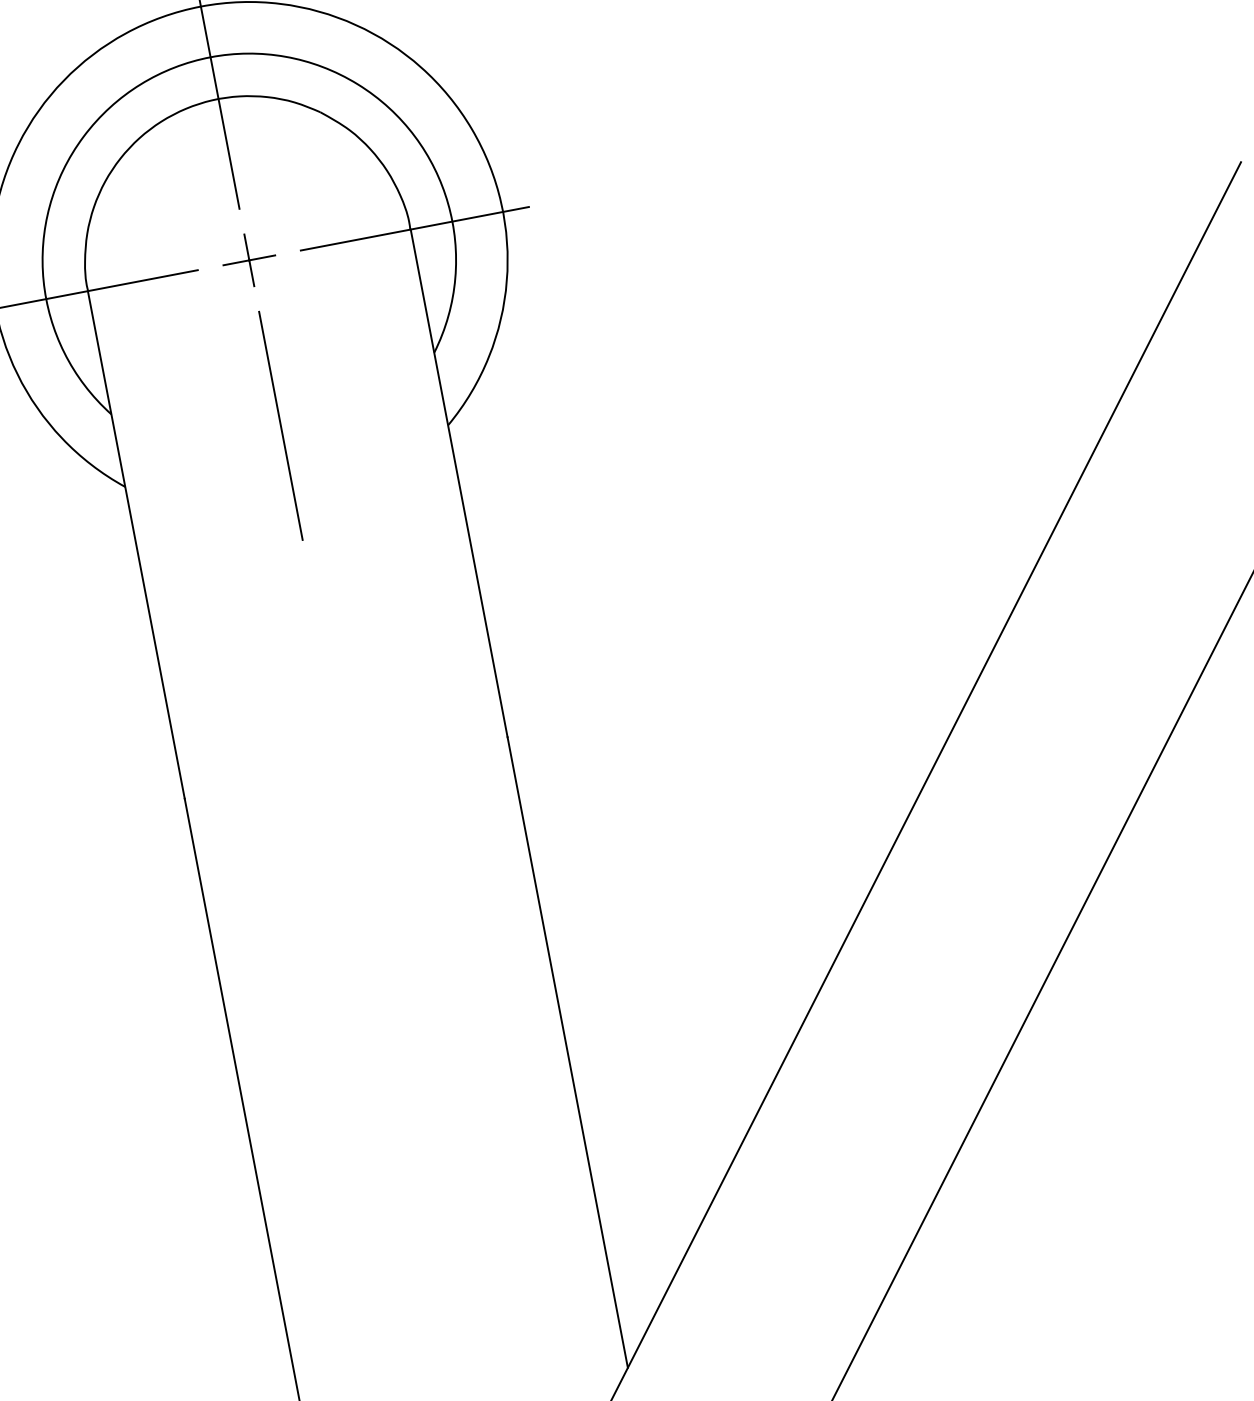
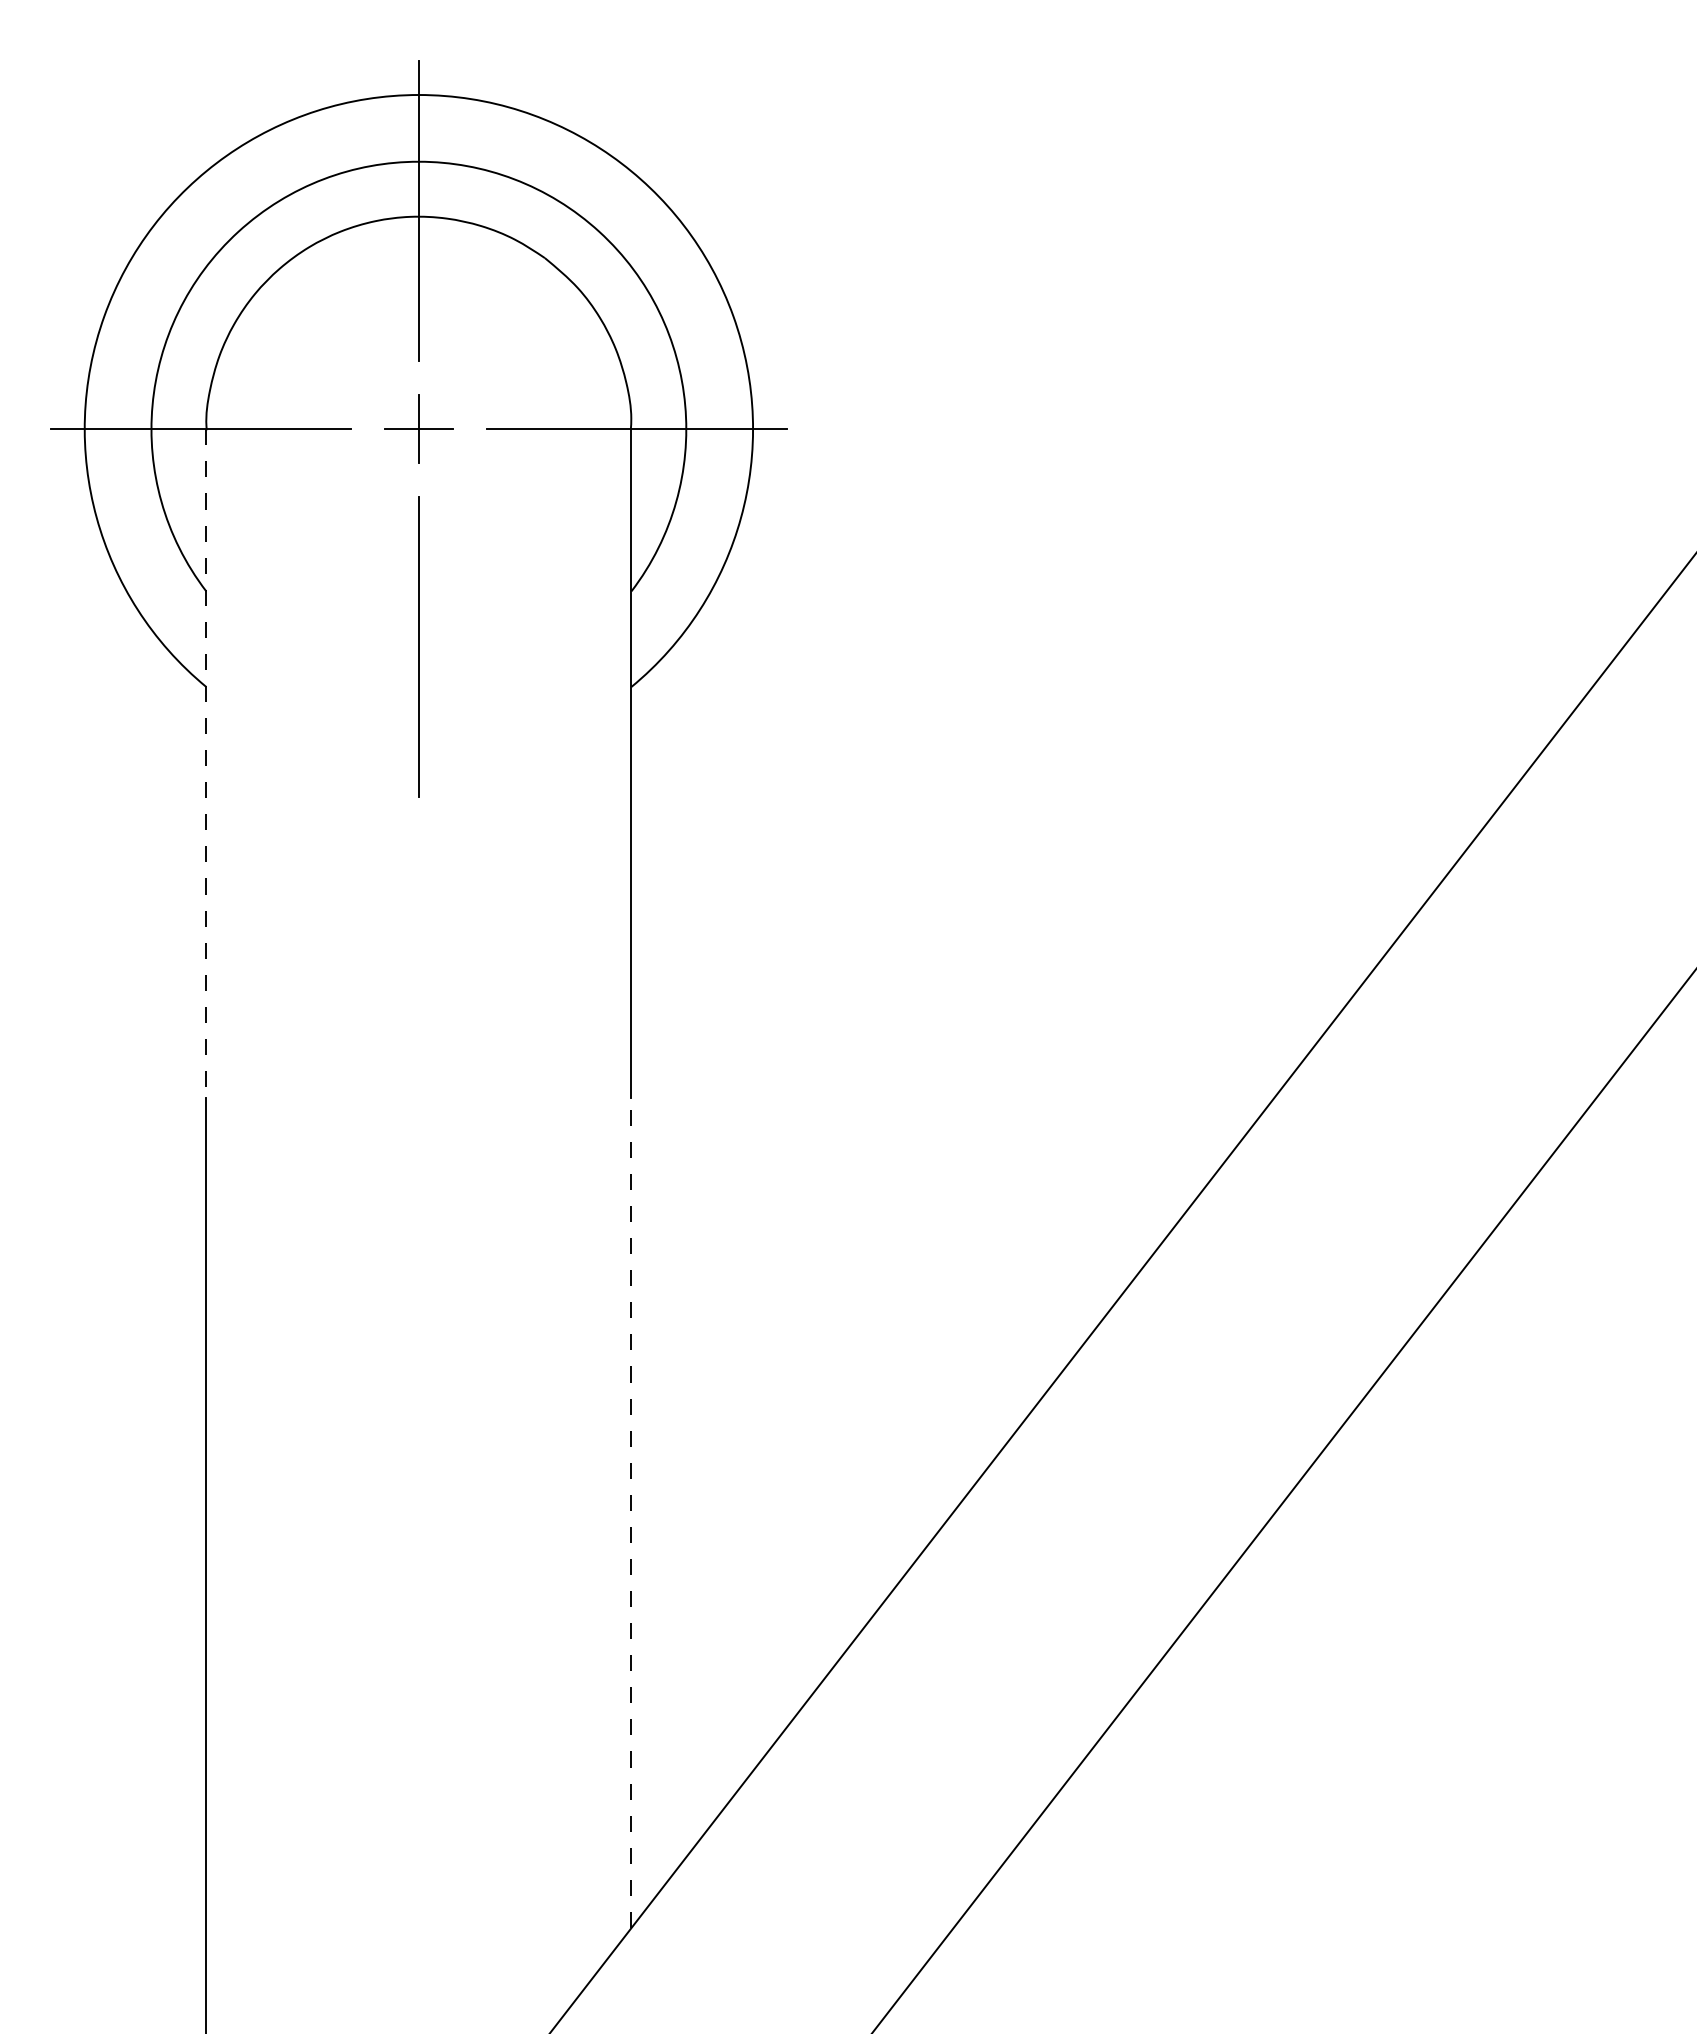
line: (136, 545) -> (206, 763), solid -> dashed
line: (567, 1052) -> (631, 1512), solid -> dashed

